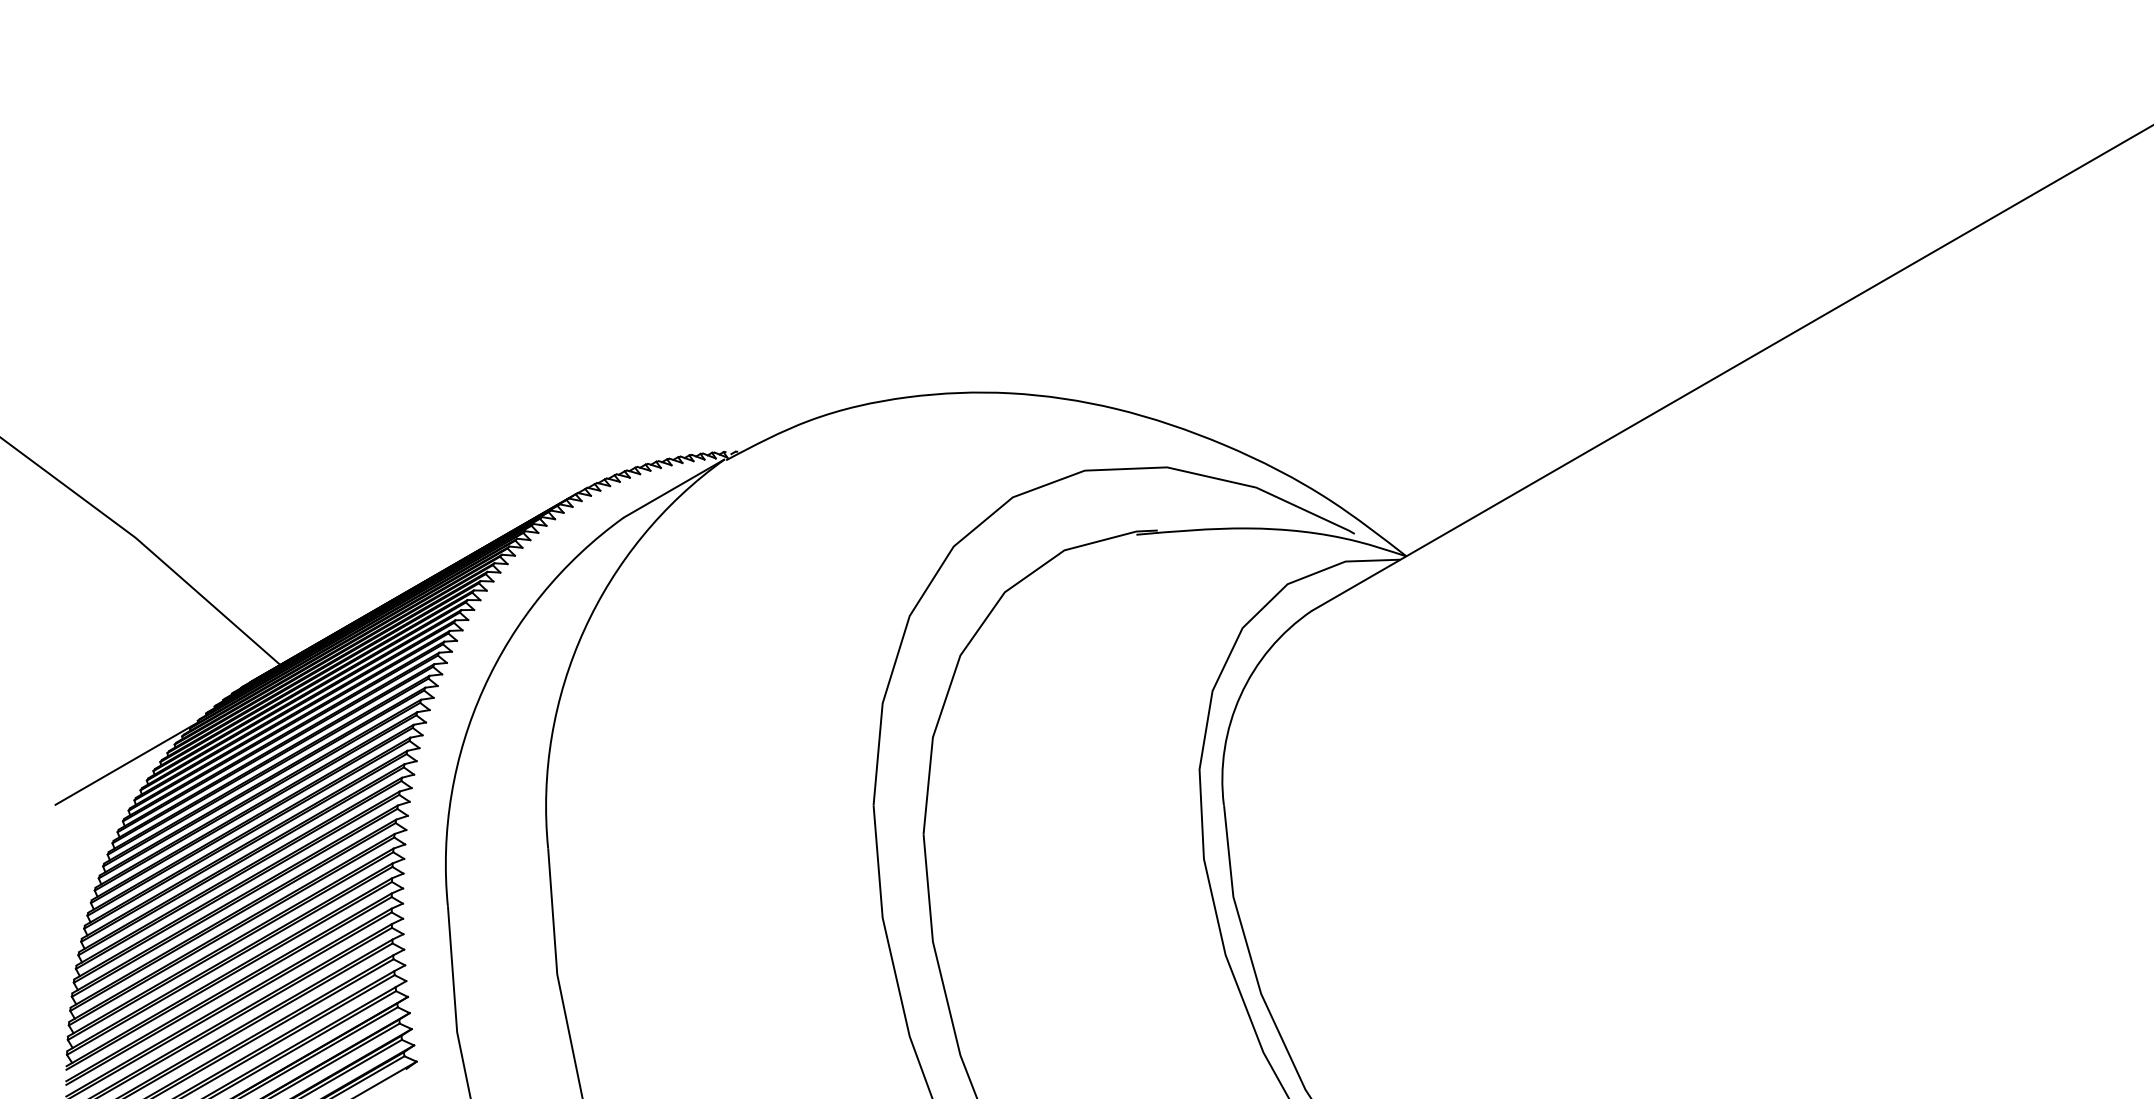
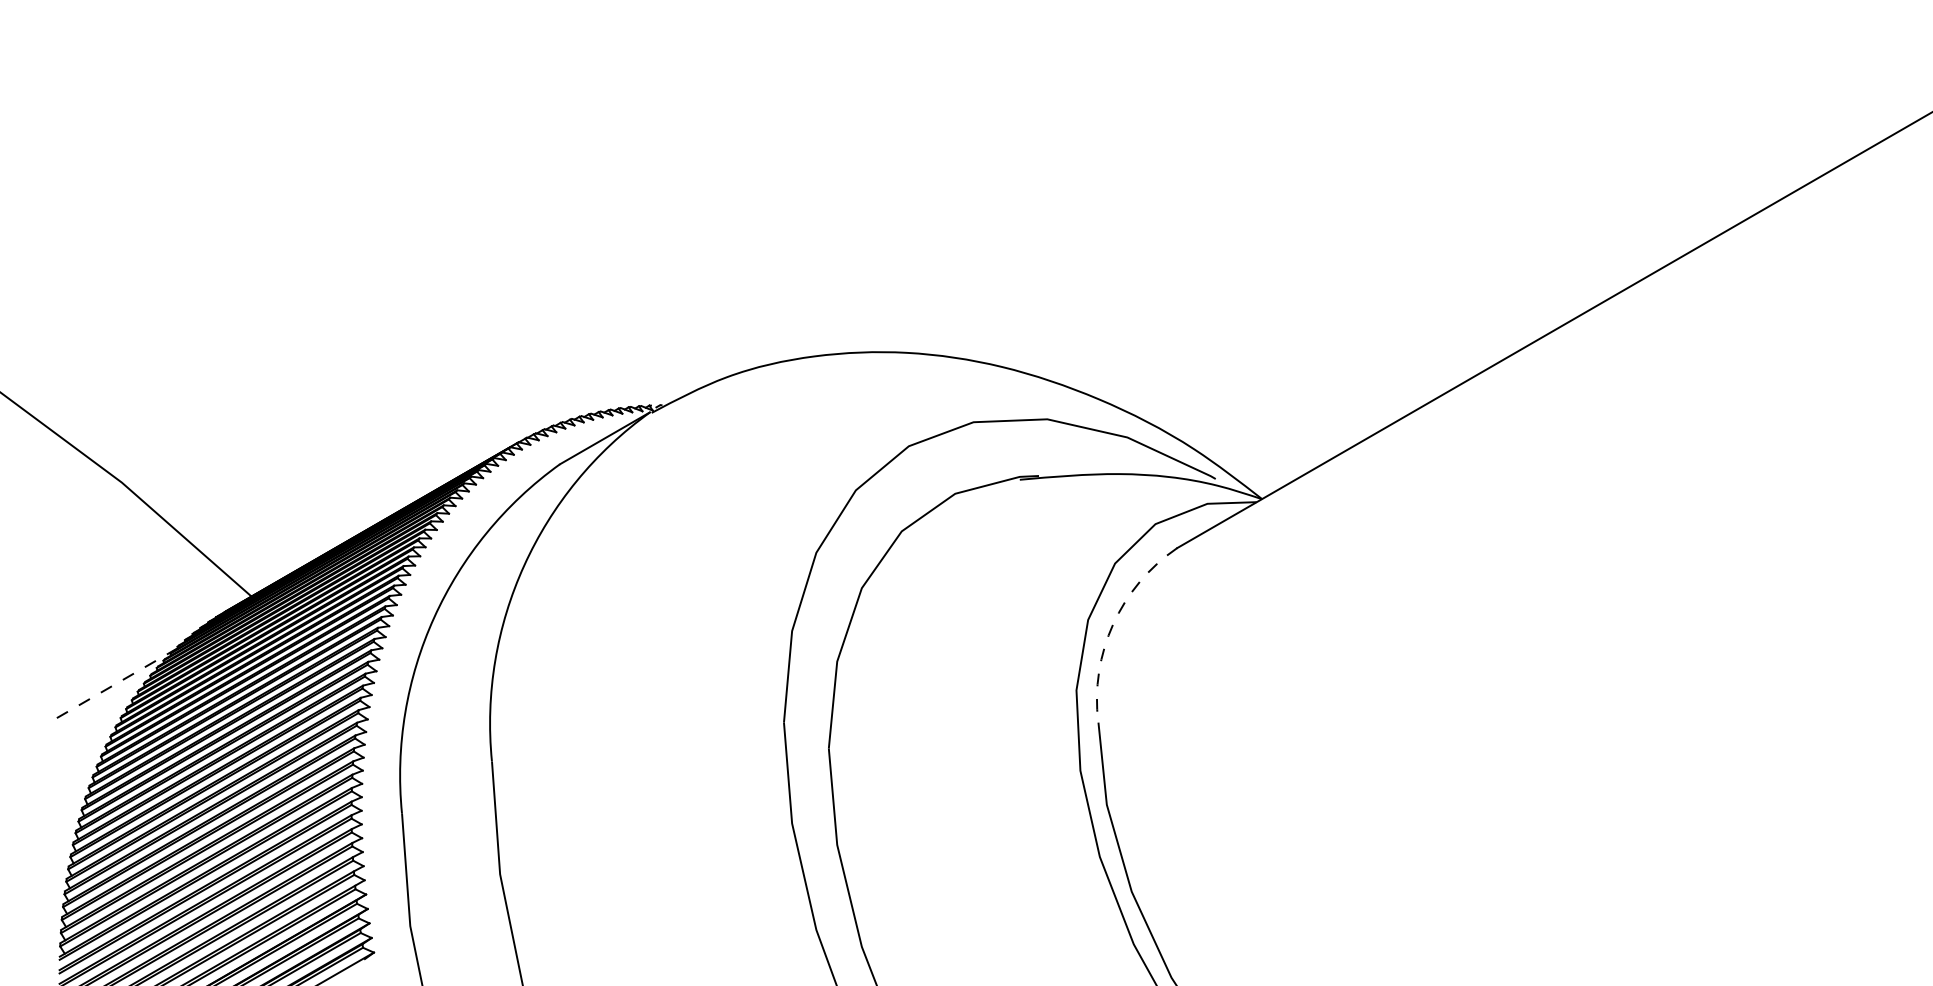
arc: (1240, 696) -> (1113, 624), solid -> dashed
line: (126, 764) -> (113, 685), solid -> dashed

